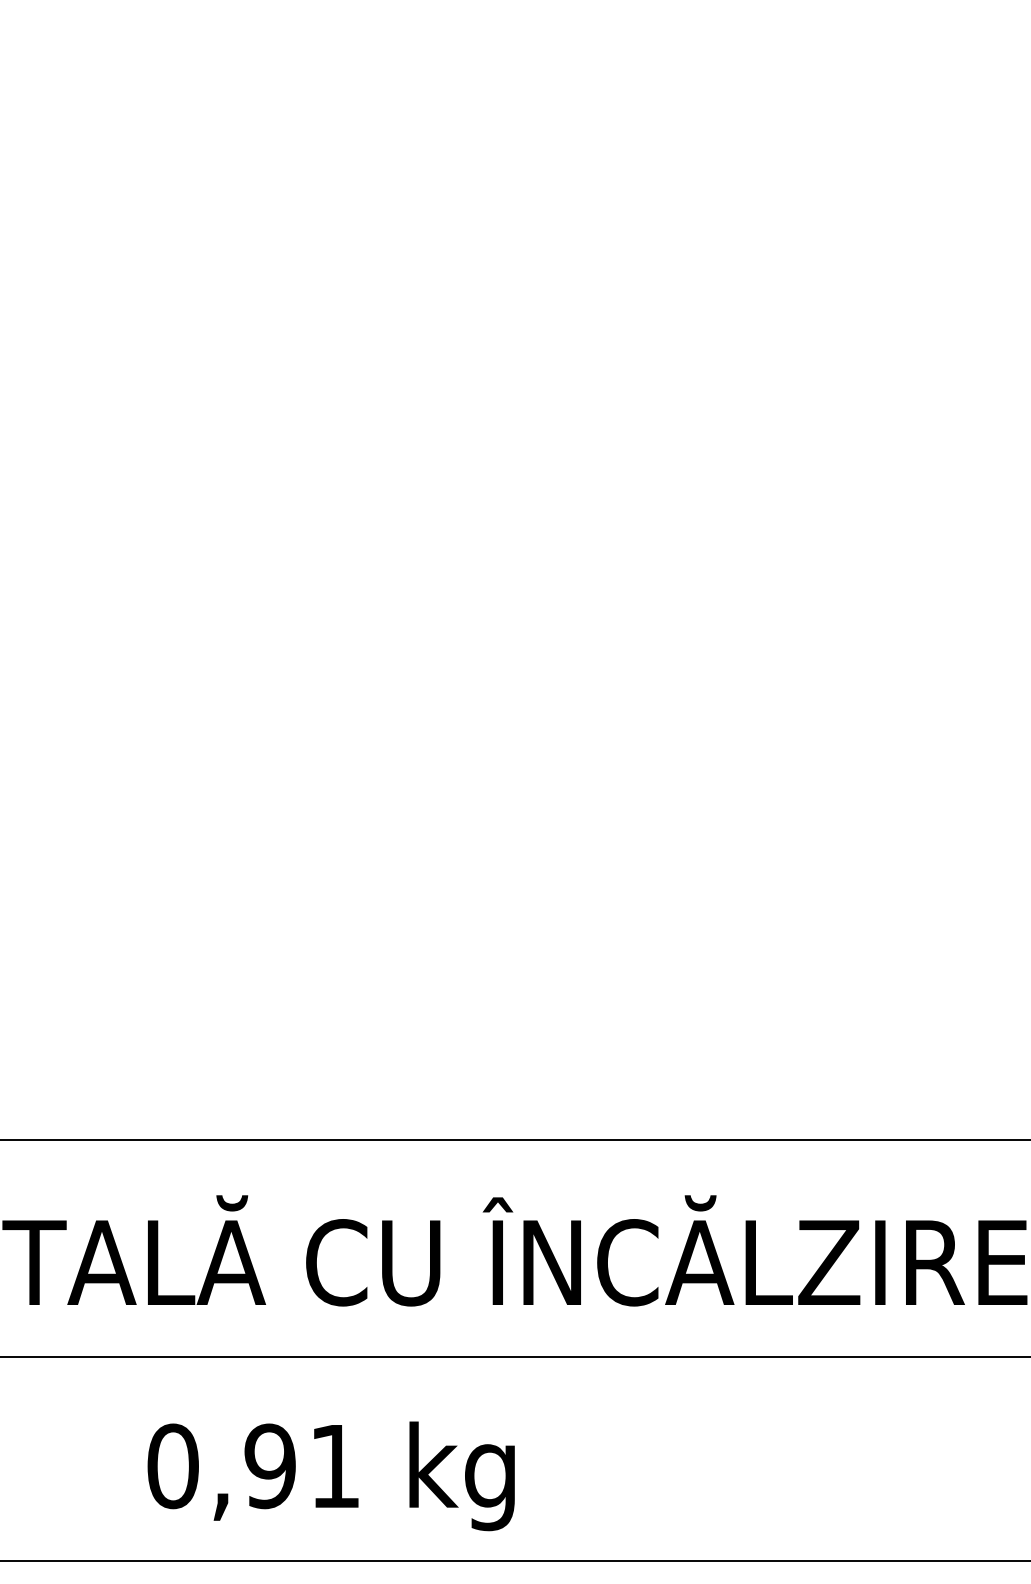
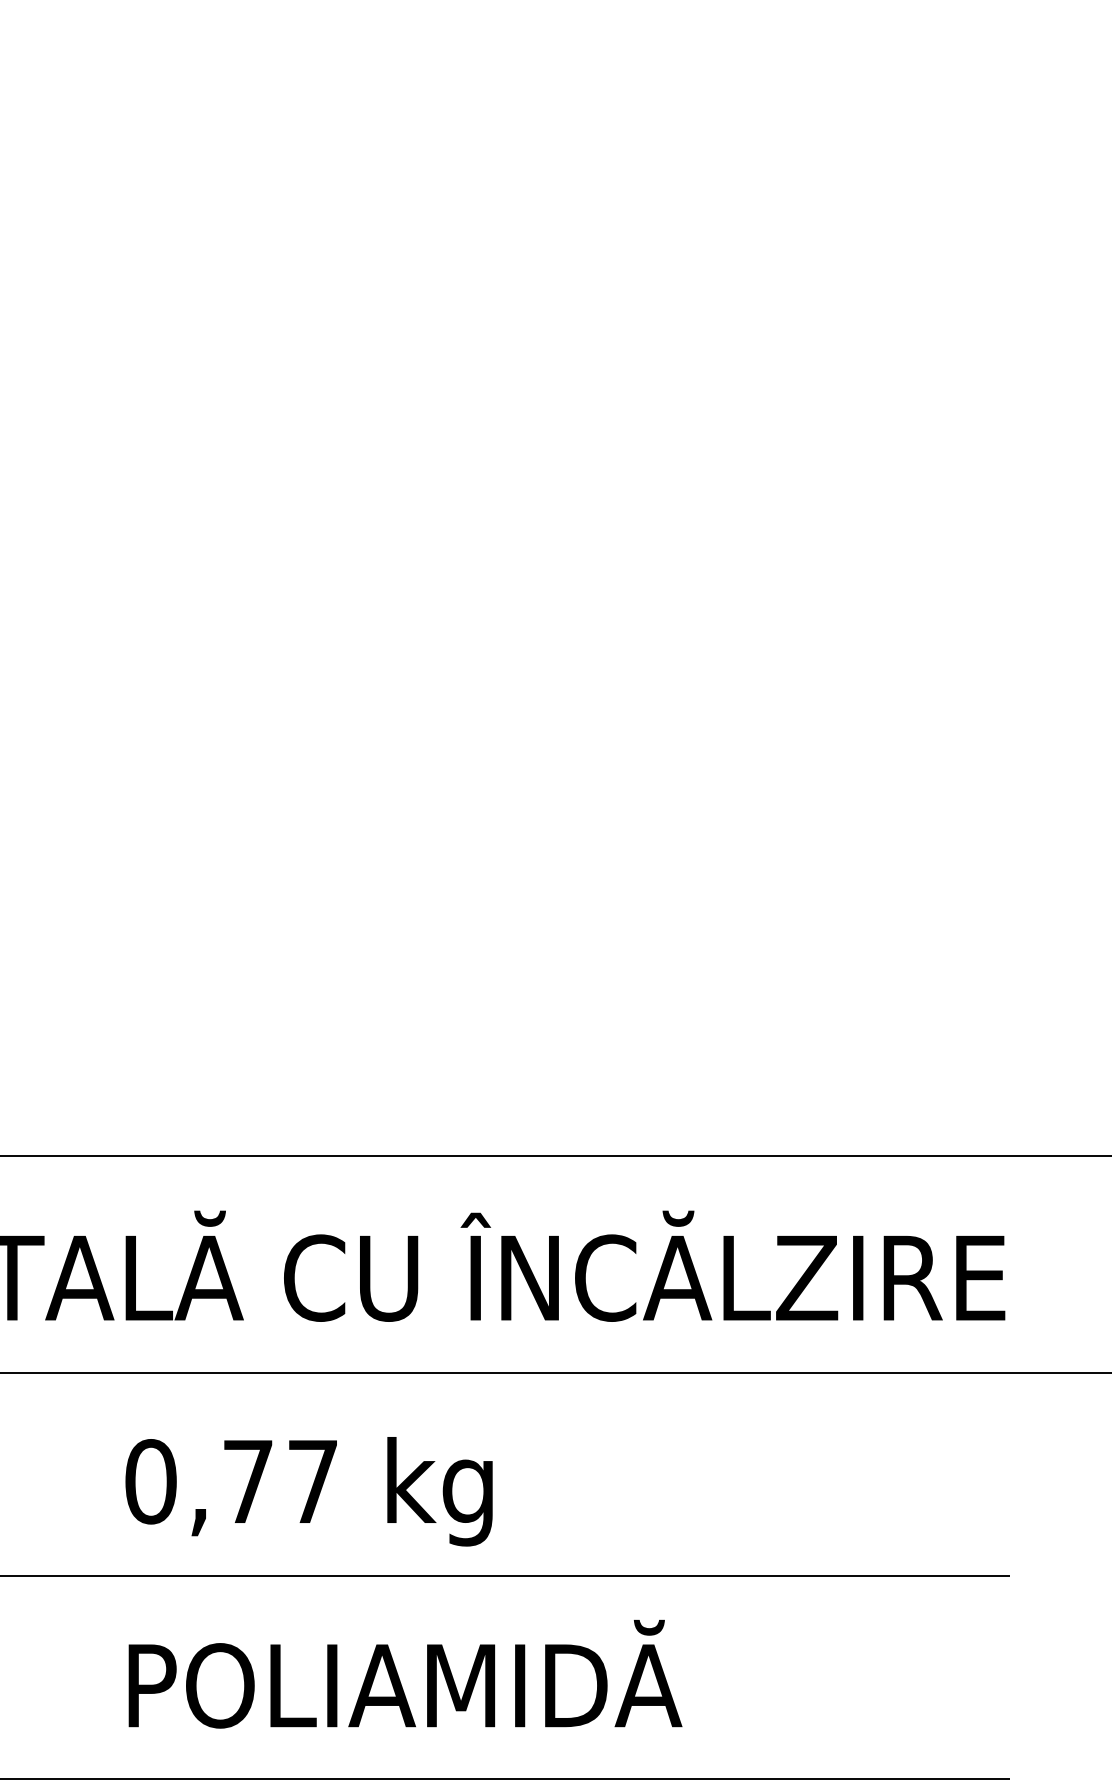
text: (301, 1466) -> (279, 1481), 0,91 -> 0,77

